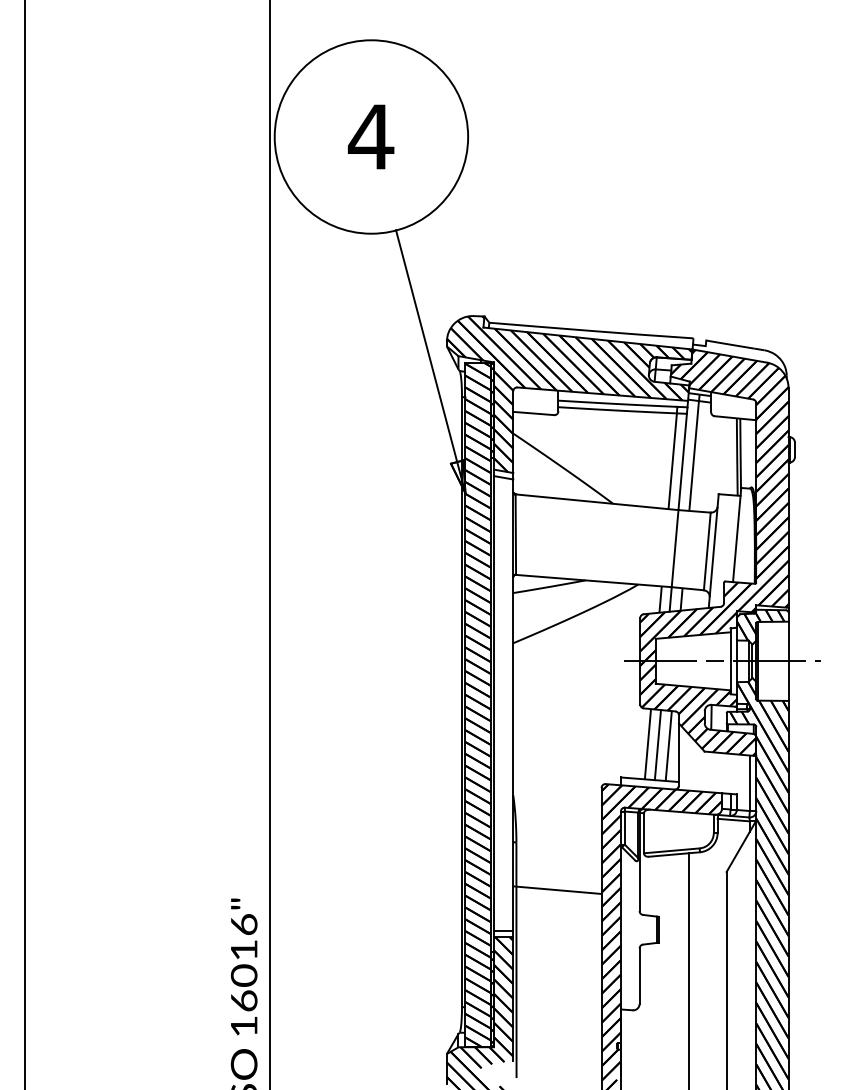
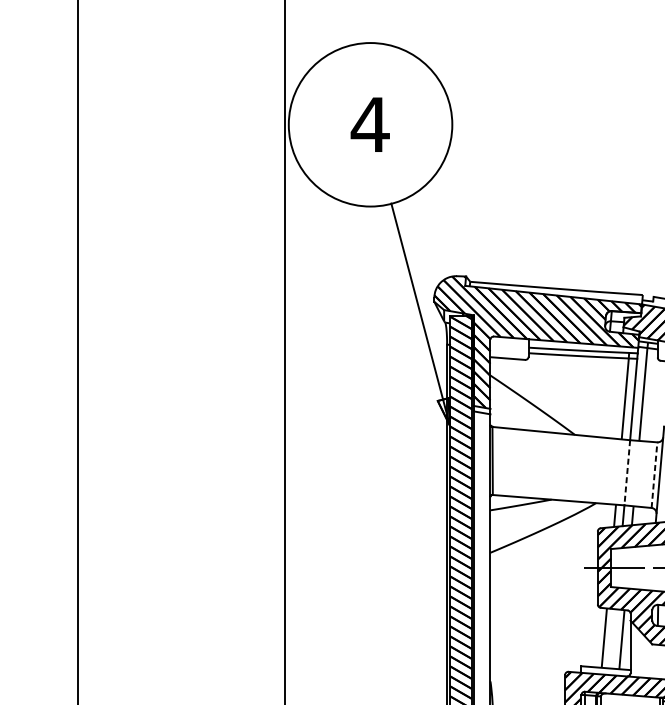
line: (675, 548) -> (627, 472), solid -> dashed
line: (707, 551) -> (654, 475), solid -> dashed
line: (657, 745) -> (612, 639), removed

